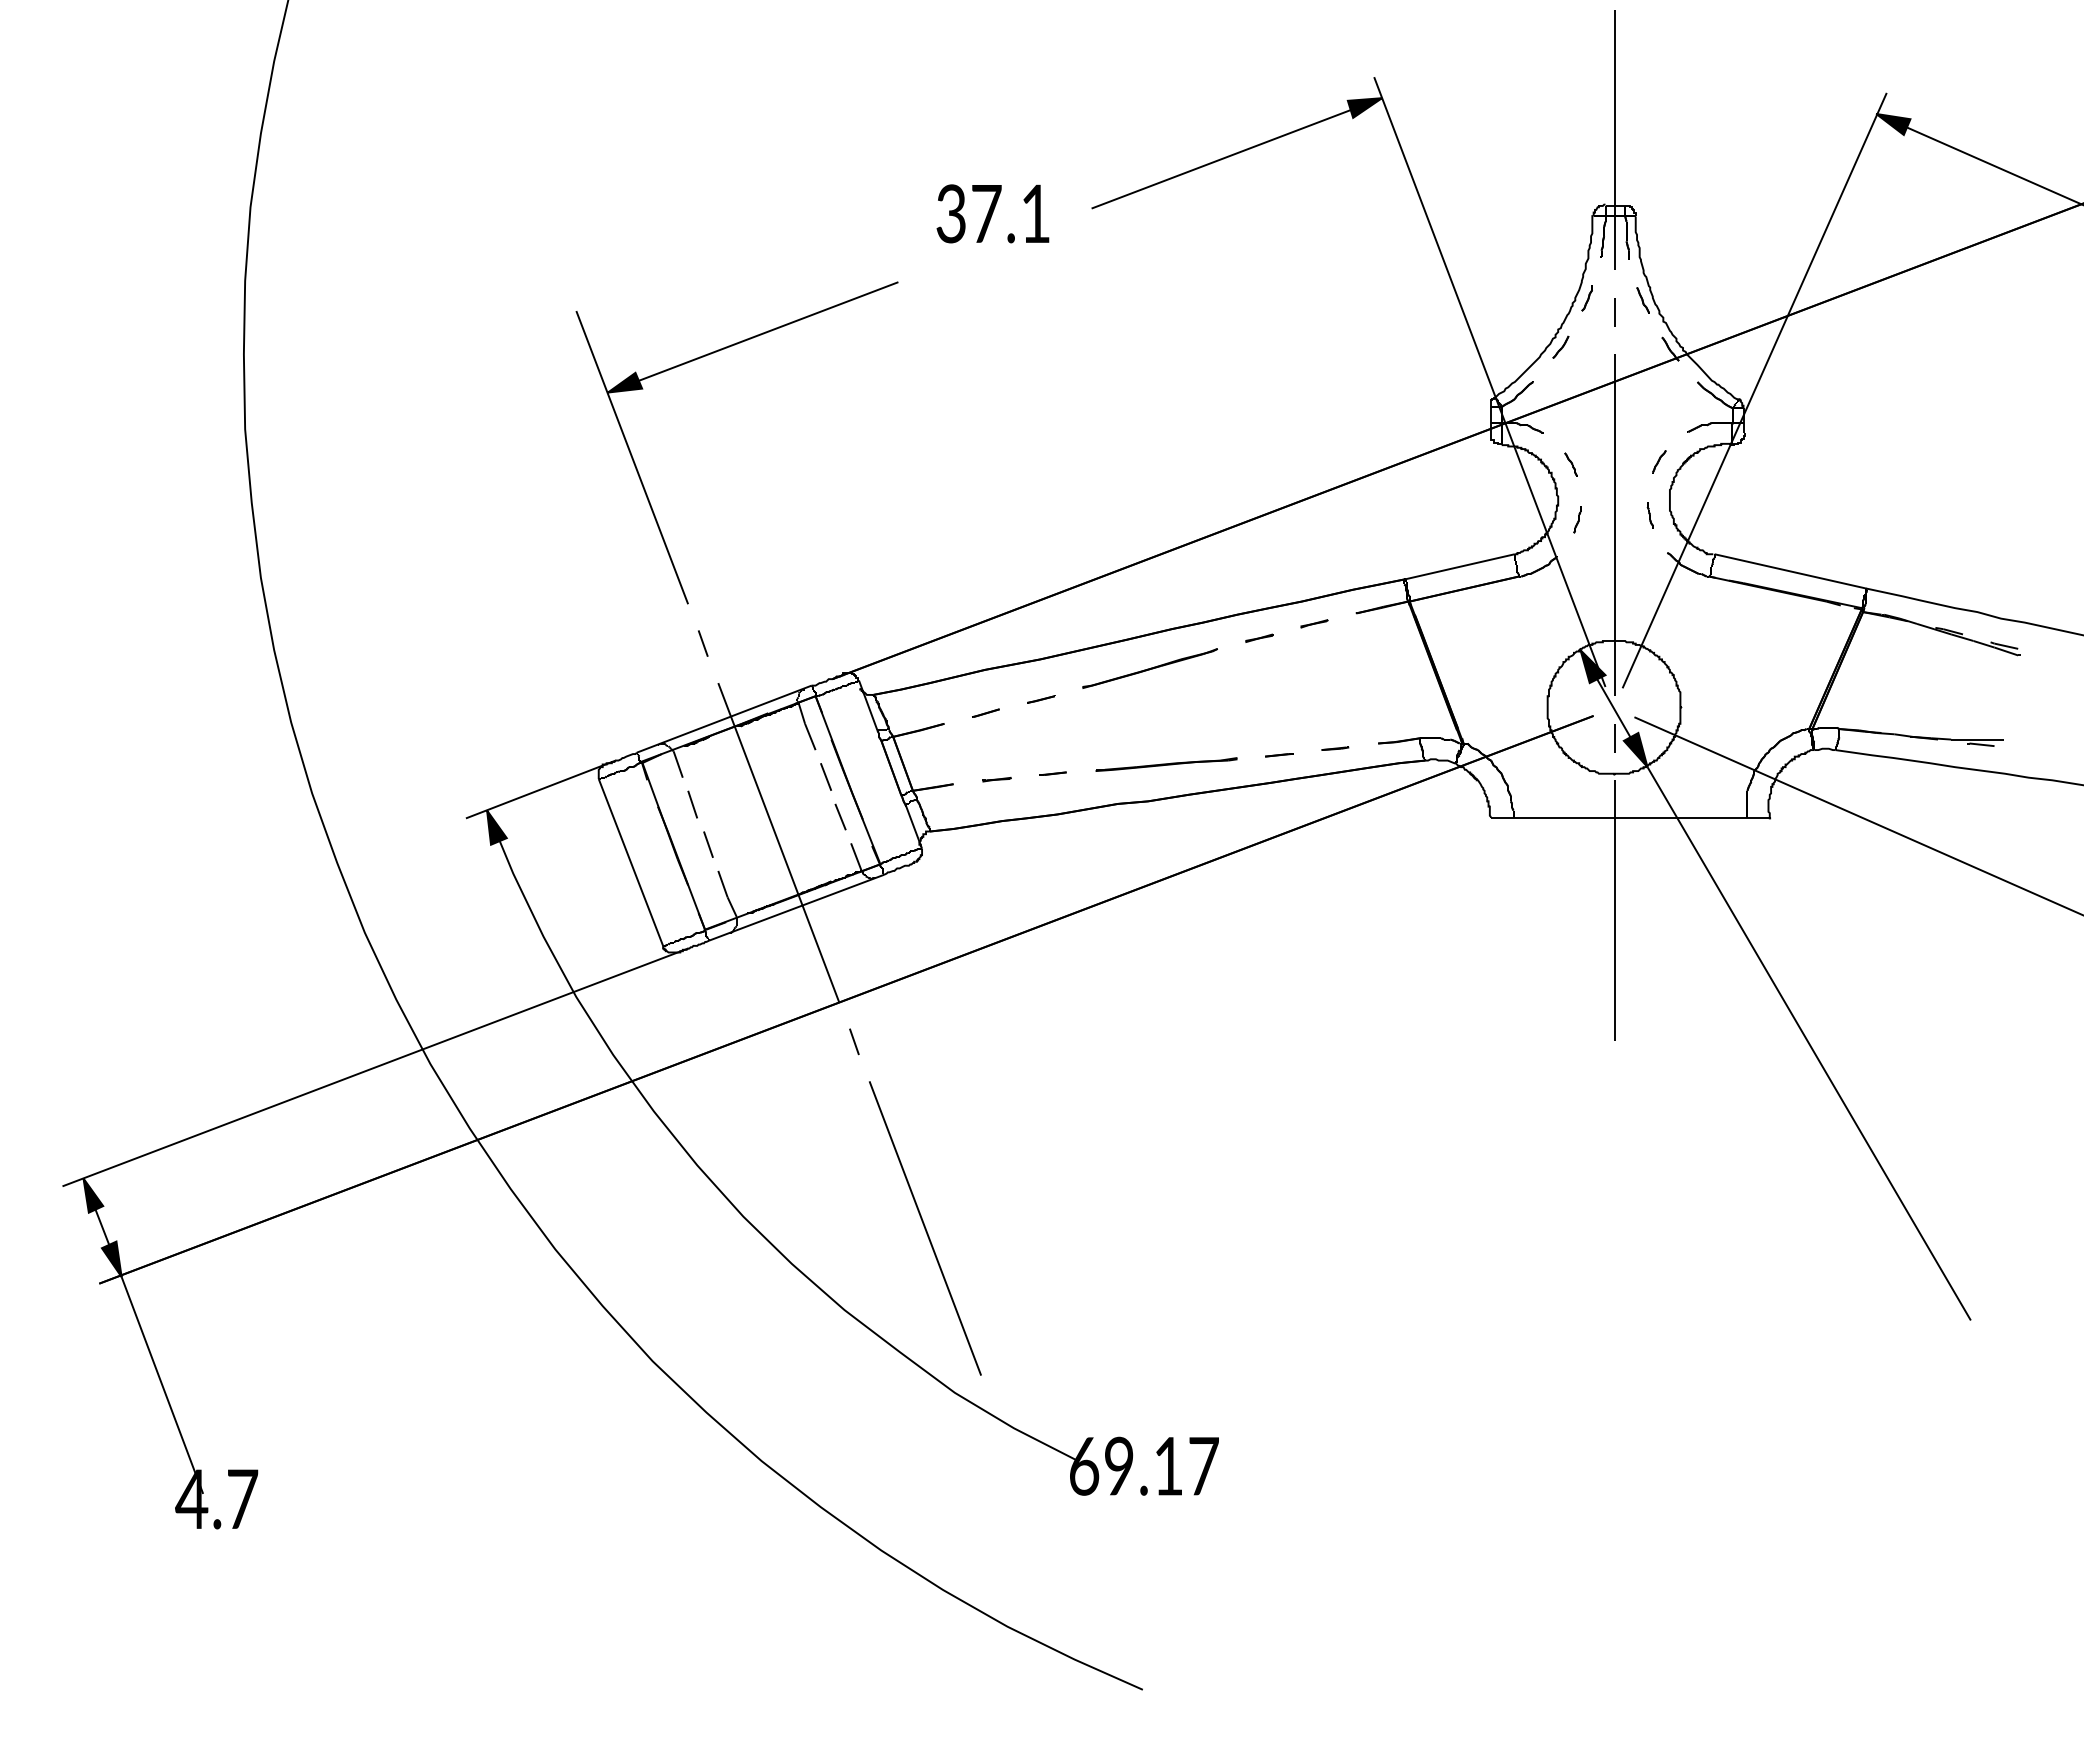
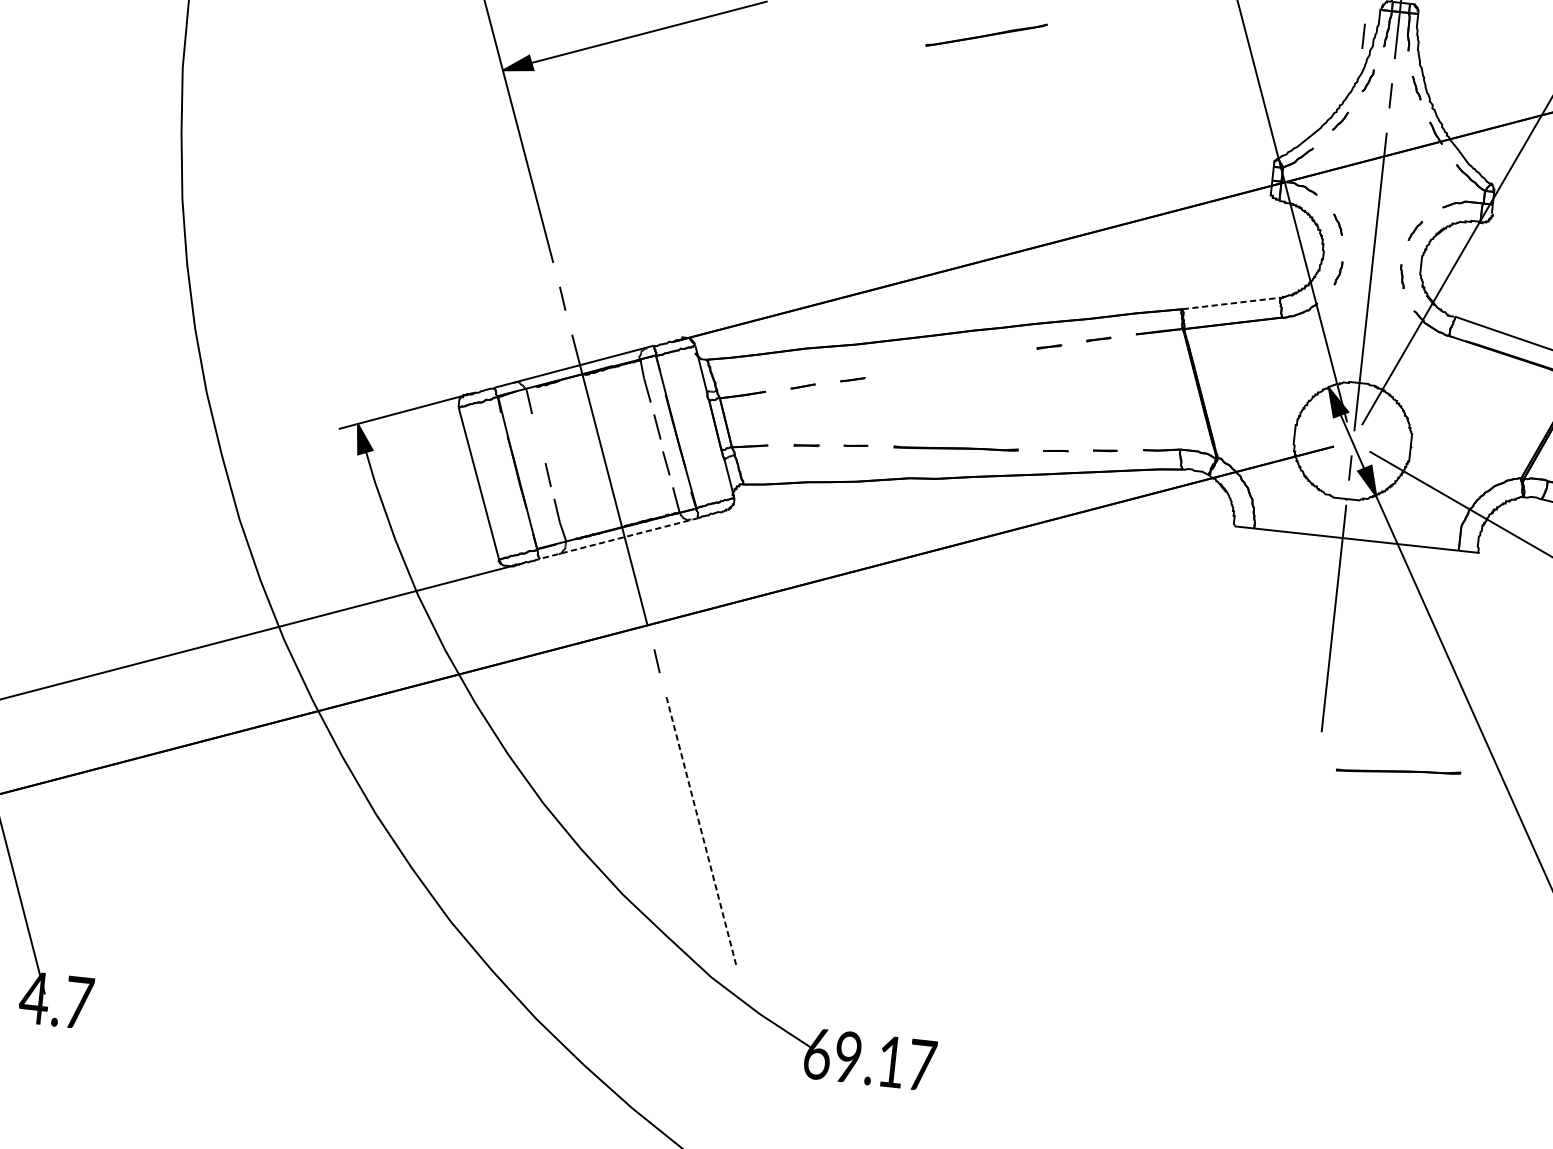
line: (1576, 248) -> (1363, 36), added
line: (1460, 566) -> (1231, 303), solid -> dashed
line: (1149, 668) -> (985, 35), moved
line: (692, 804) -> (538, 438), removed
line: (796, 907) -> (619, 538), solid -> dashed
line: (1706, 1075) -> (1398, 771), added
line: (925, 1228) -> (701, 831), solid -> dashed

